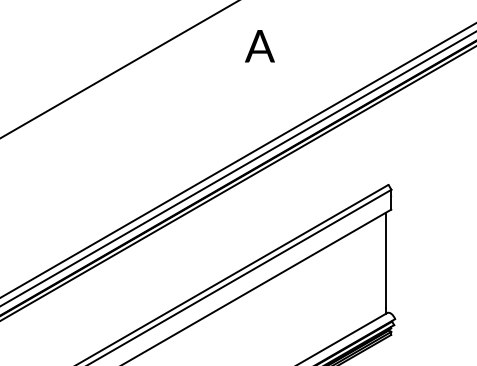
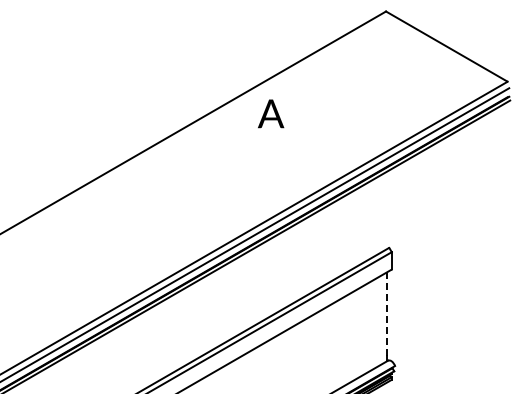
text: (260, 45) -> (271, 113), moved
line: (385, 260) -> (386, 314), solid -> dashed

